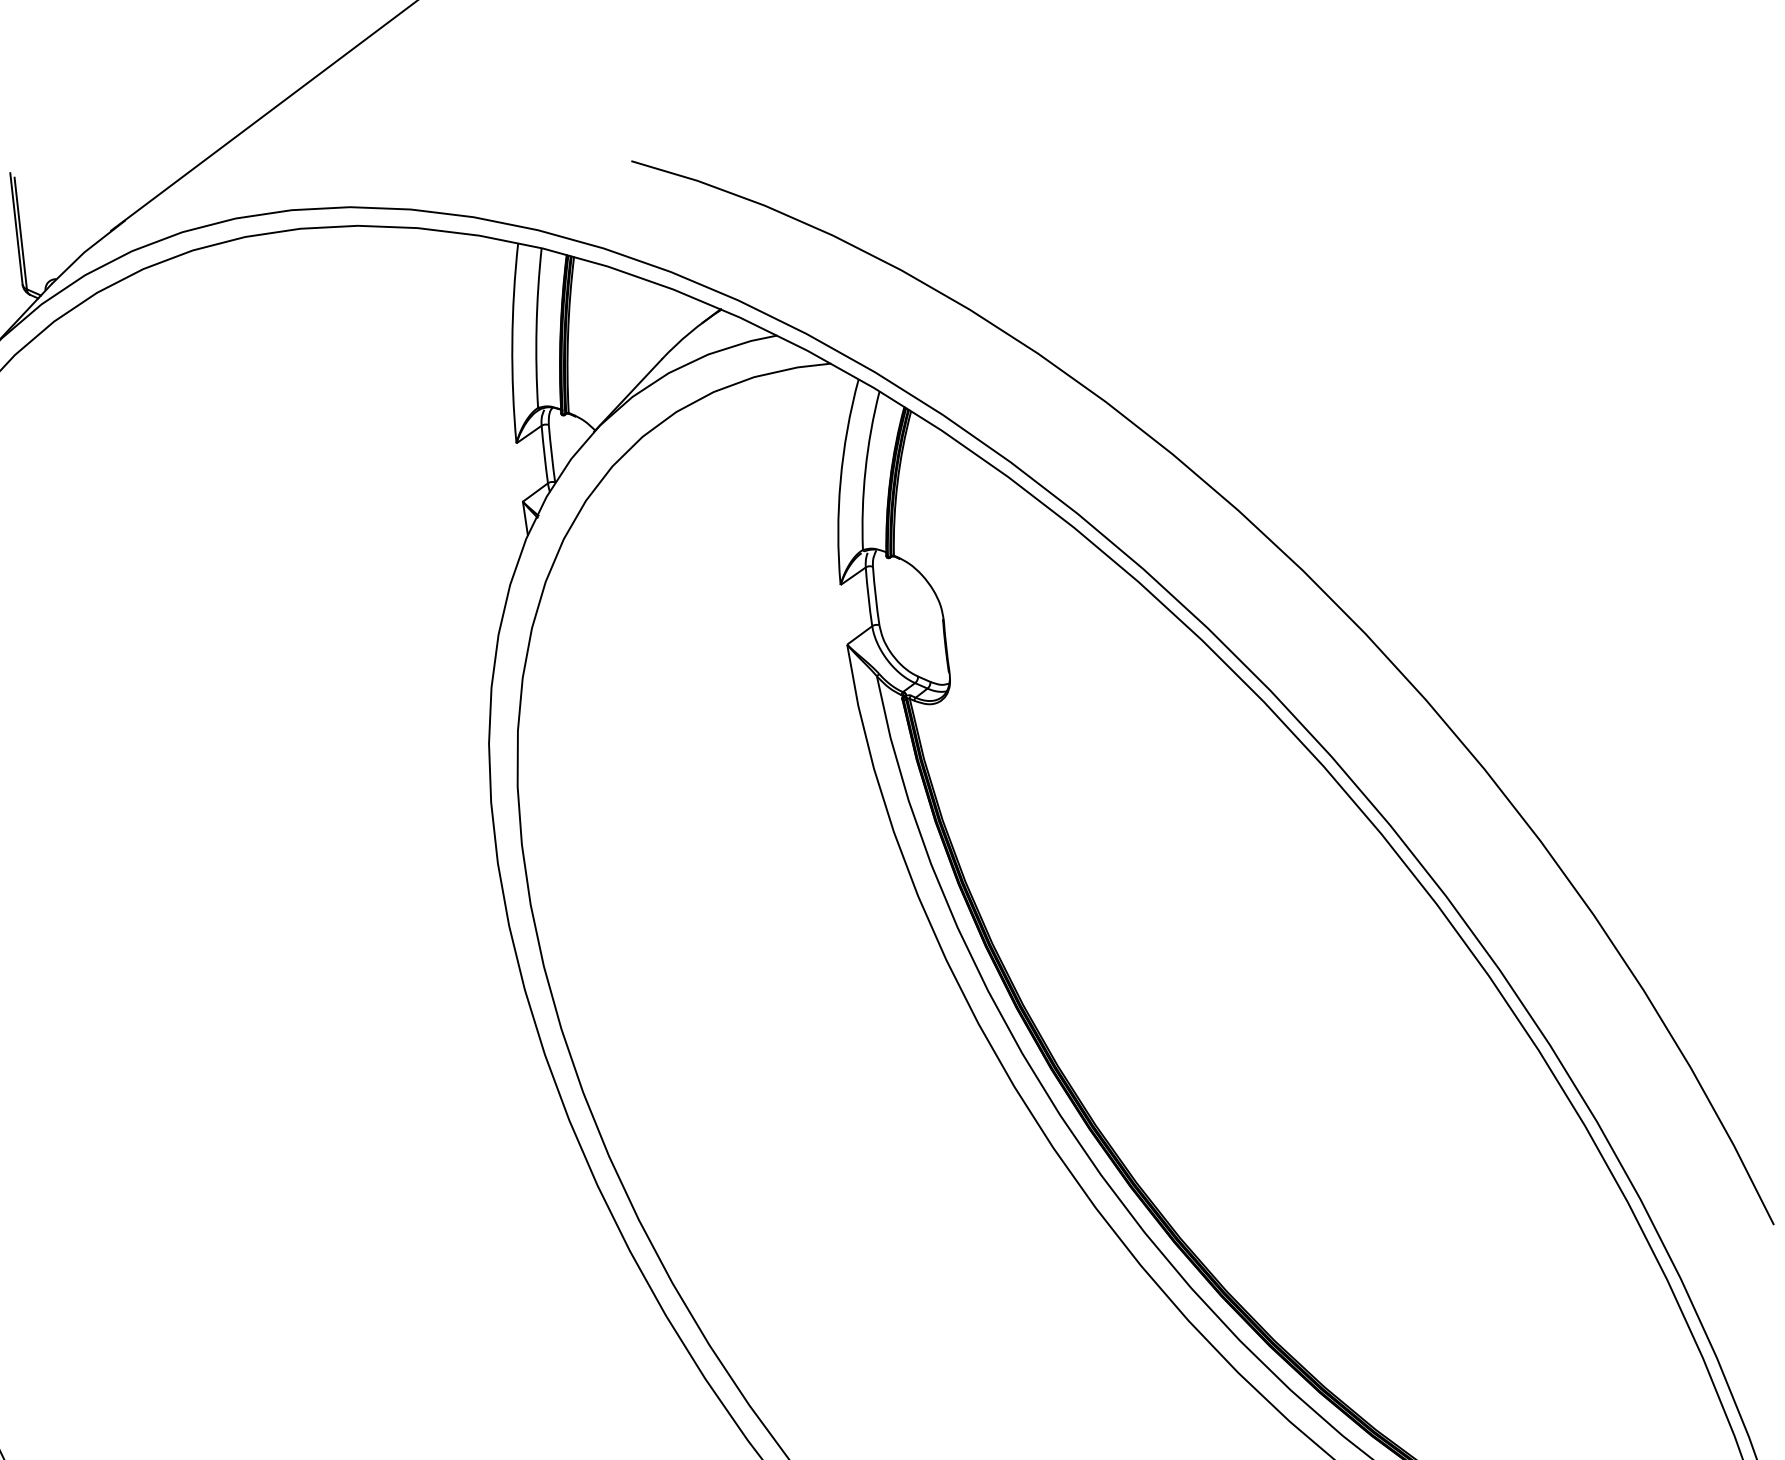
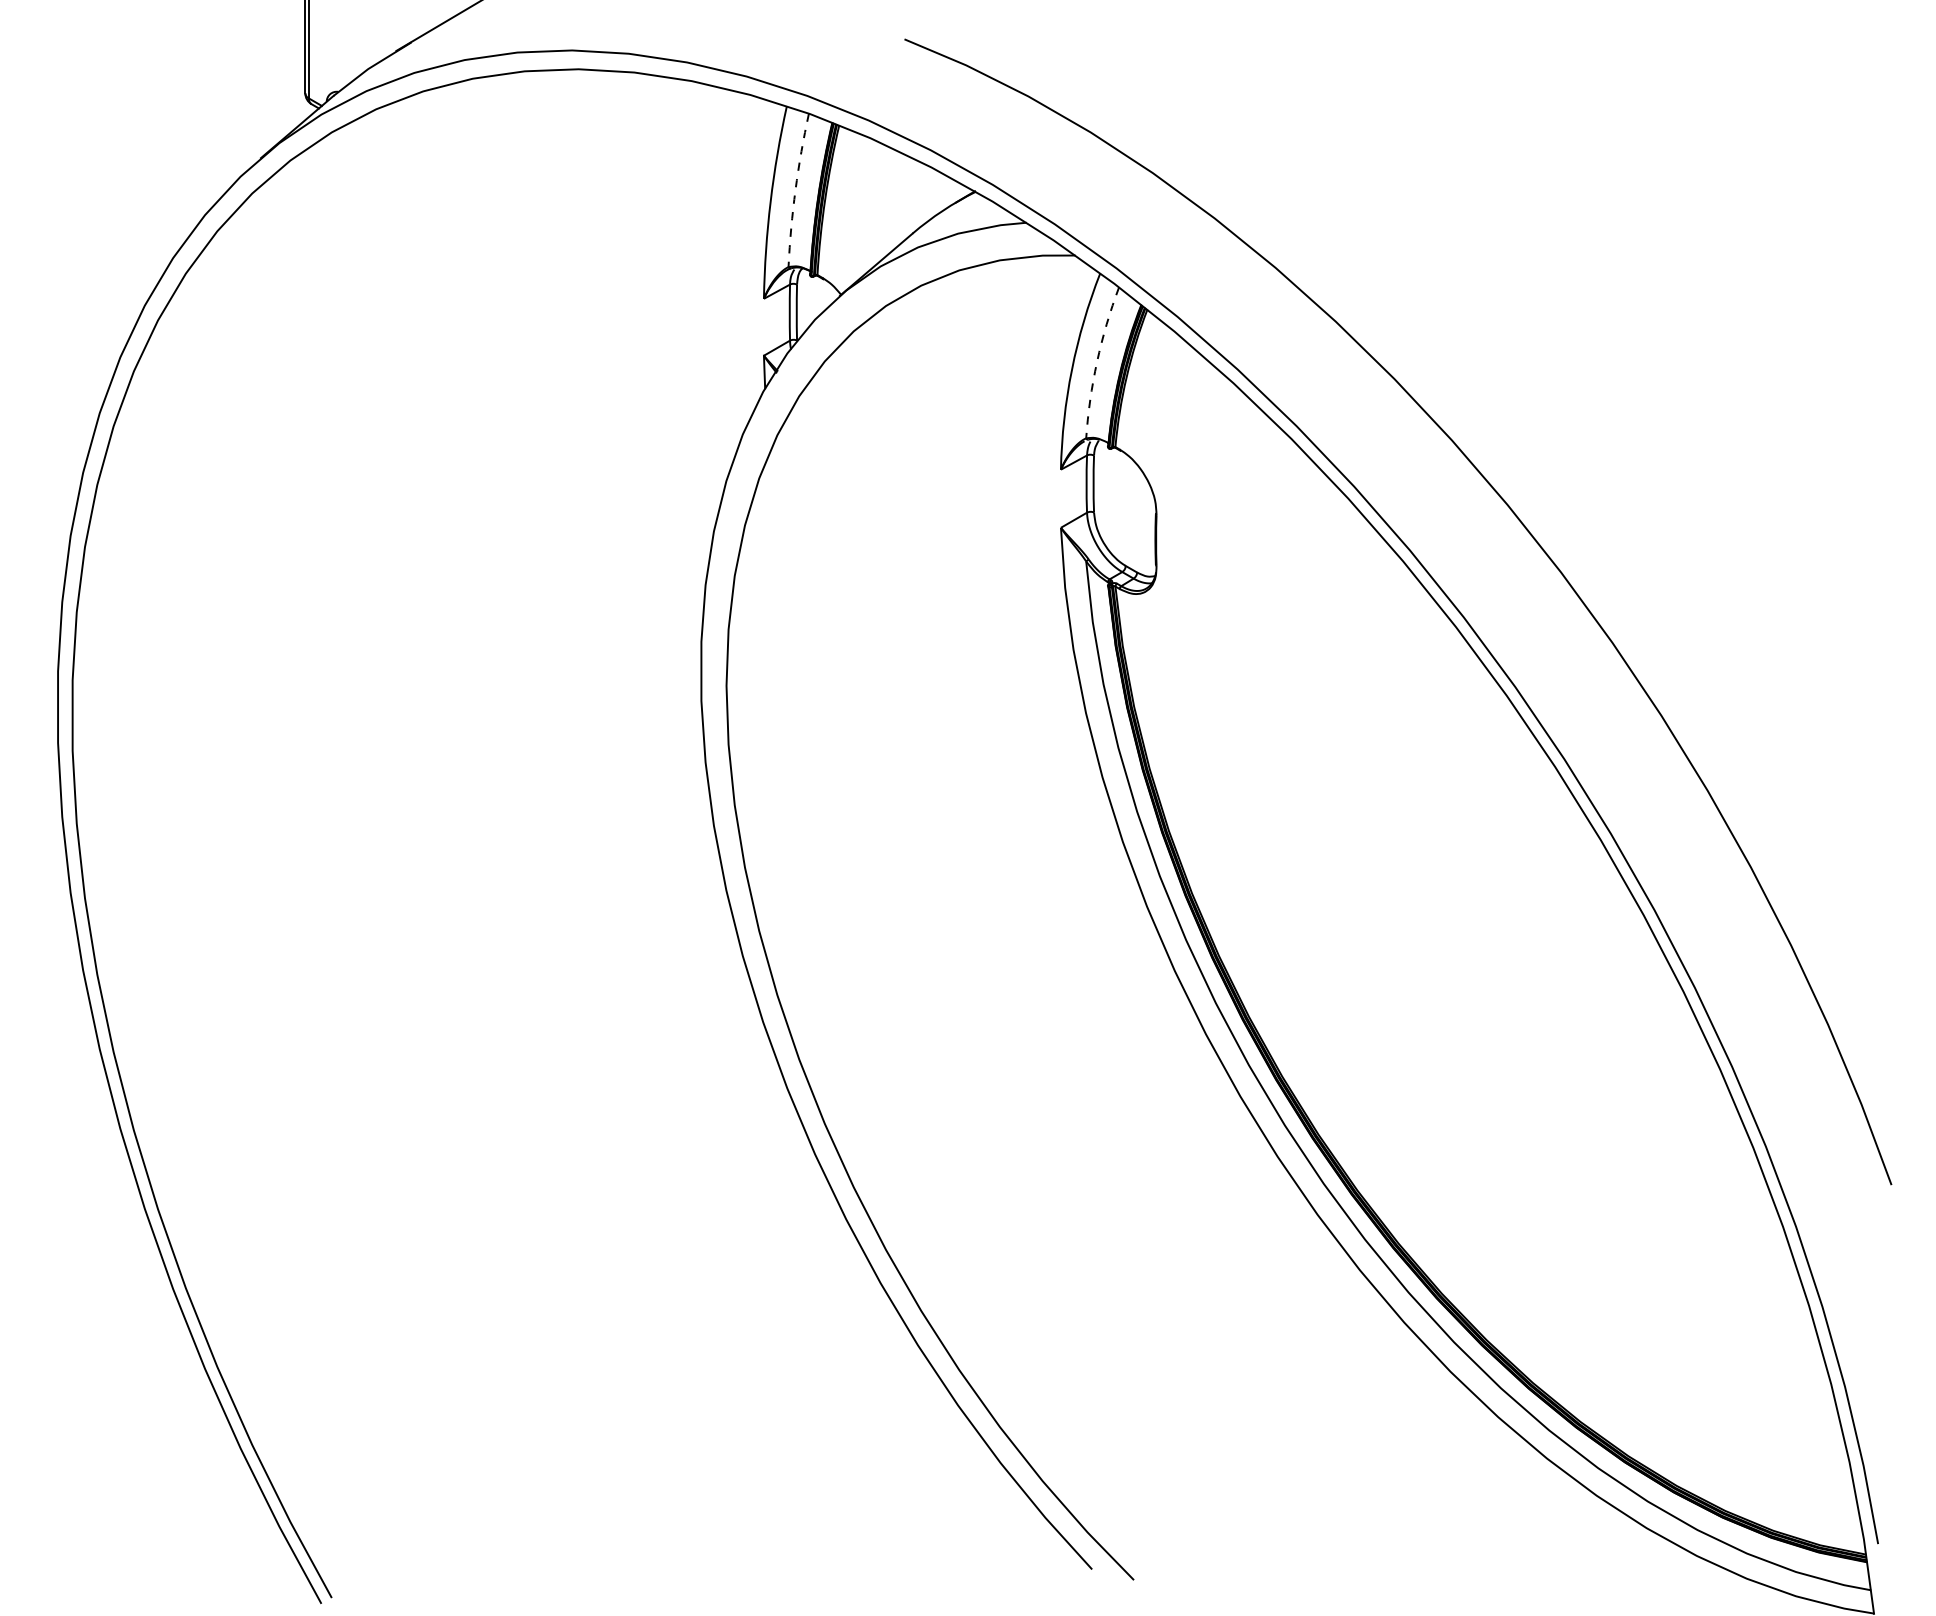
arc: (536, 327) -> (795, 189), solid -> dashed
arc: (865, 469) -> (1097, 361), solid -> dashed

